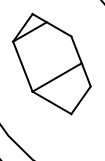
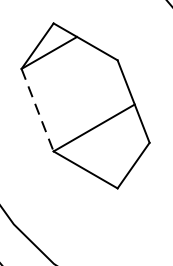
line: (22, 66) -> (36, 109), solid -> dashed

